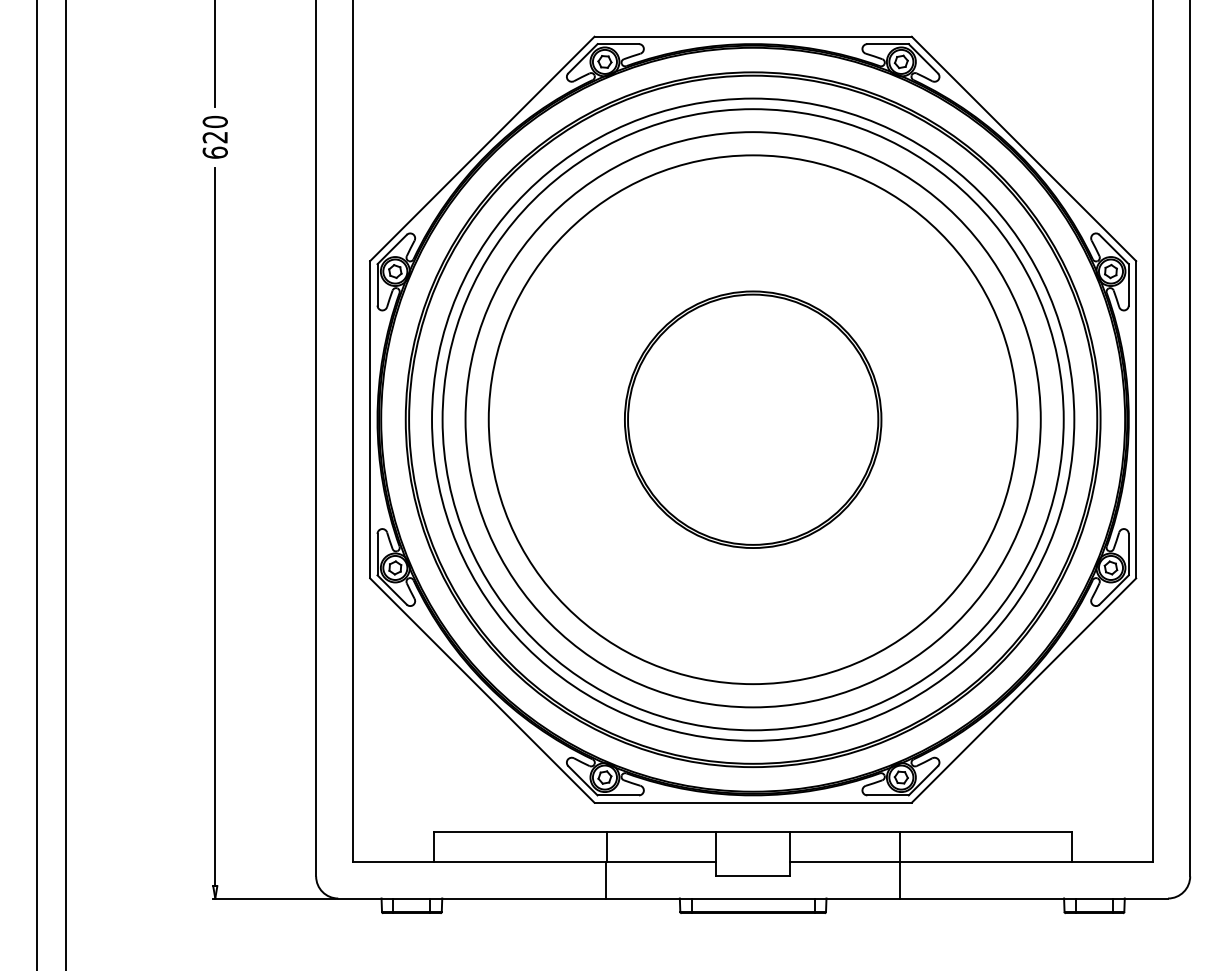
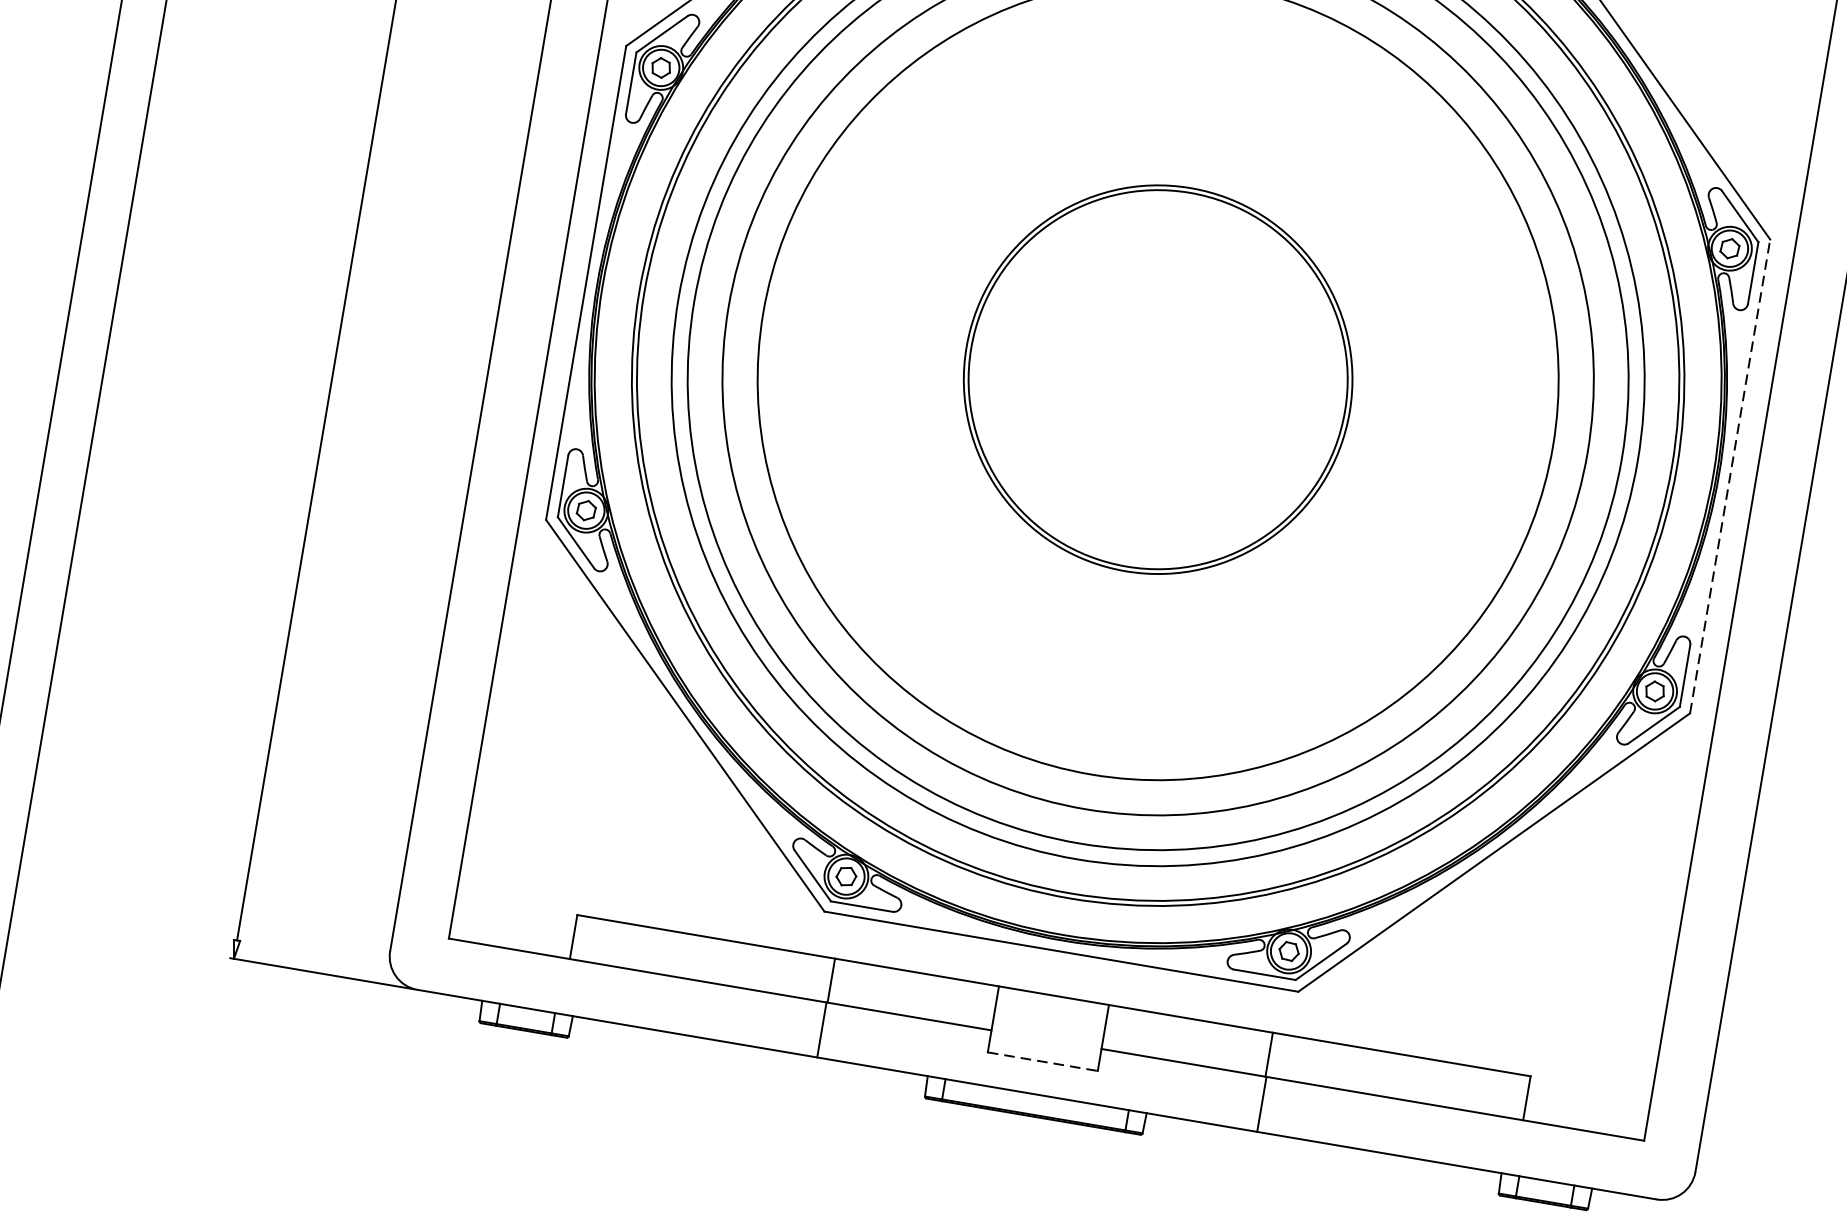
line: (1136, 419) -> (1730, 476), solid -> dashed
line: (753, 876) -> (1043, 1061), solid -> dashed

